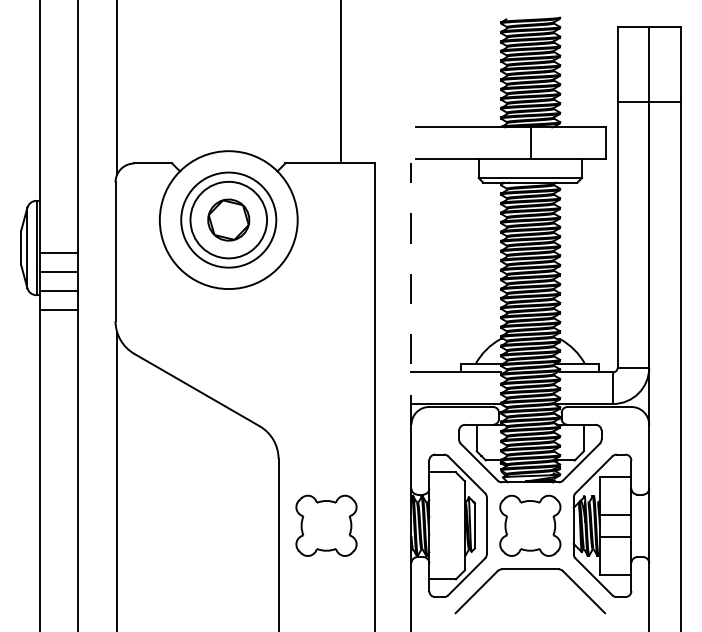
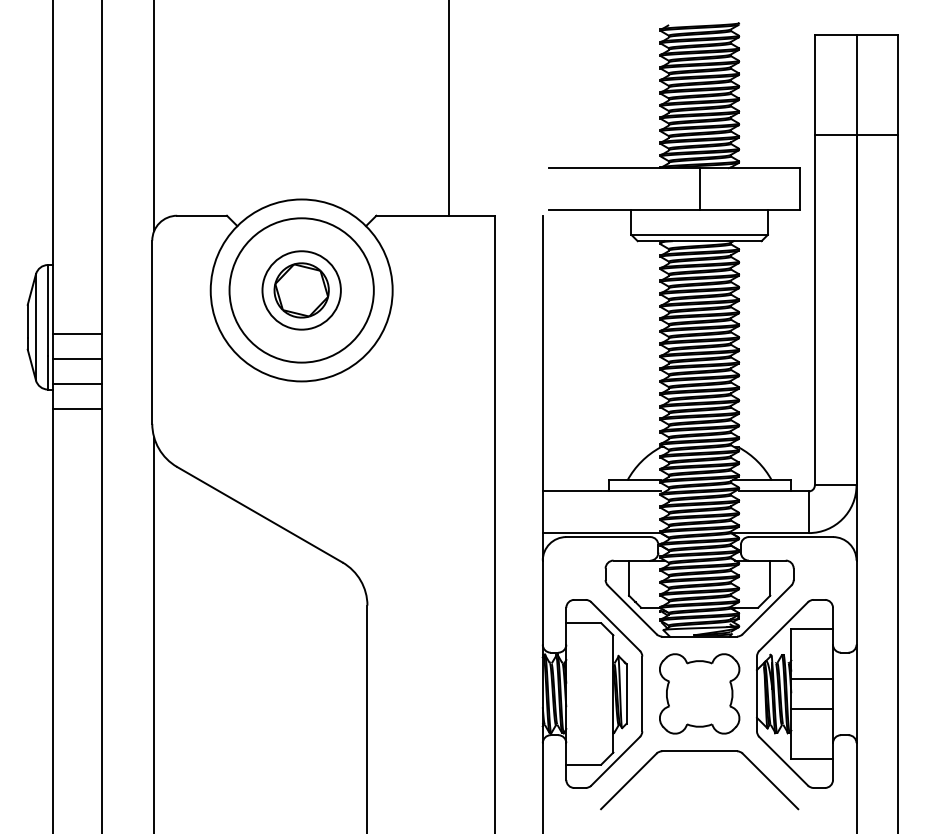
circle: (228, 220) -> (301, 290), size x0.62
circle: (228, 220) -> (301, 290), size x1.43
line: (411, 293) -> (542, 387), dashed -> solid
part: (326, 525) -> (430, 693), removed

